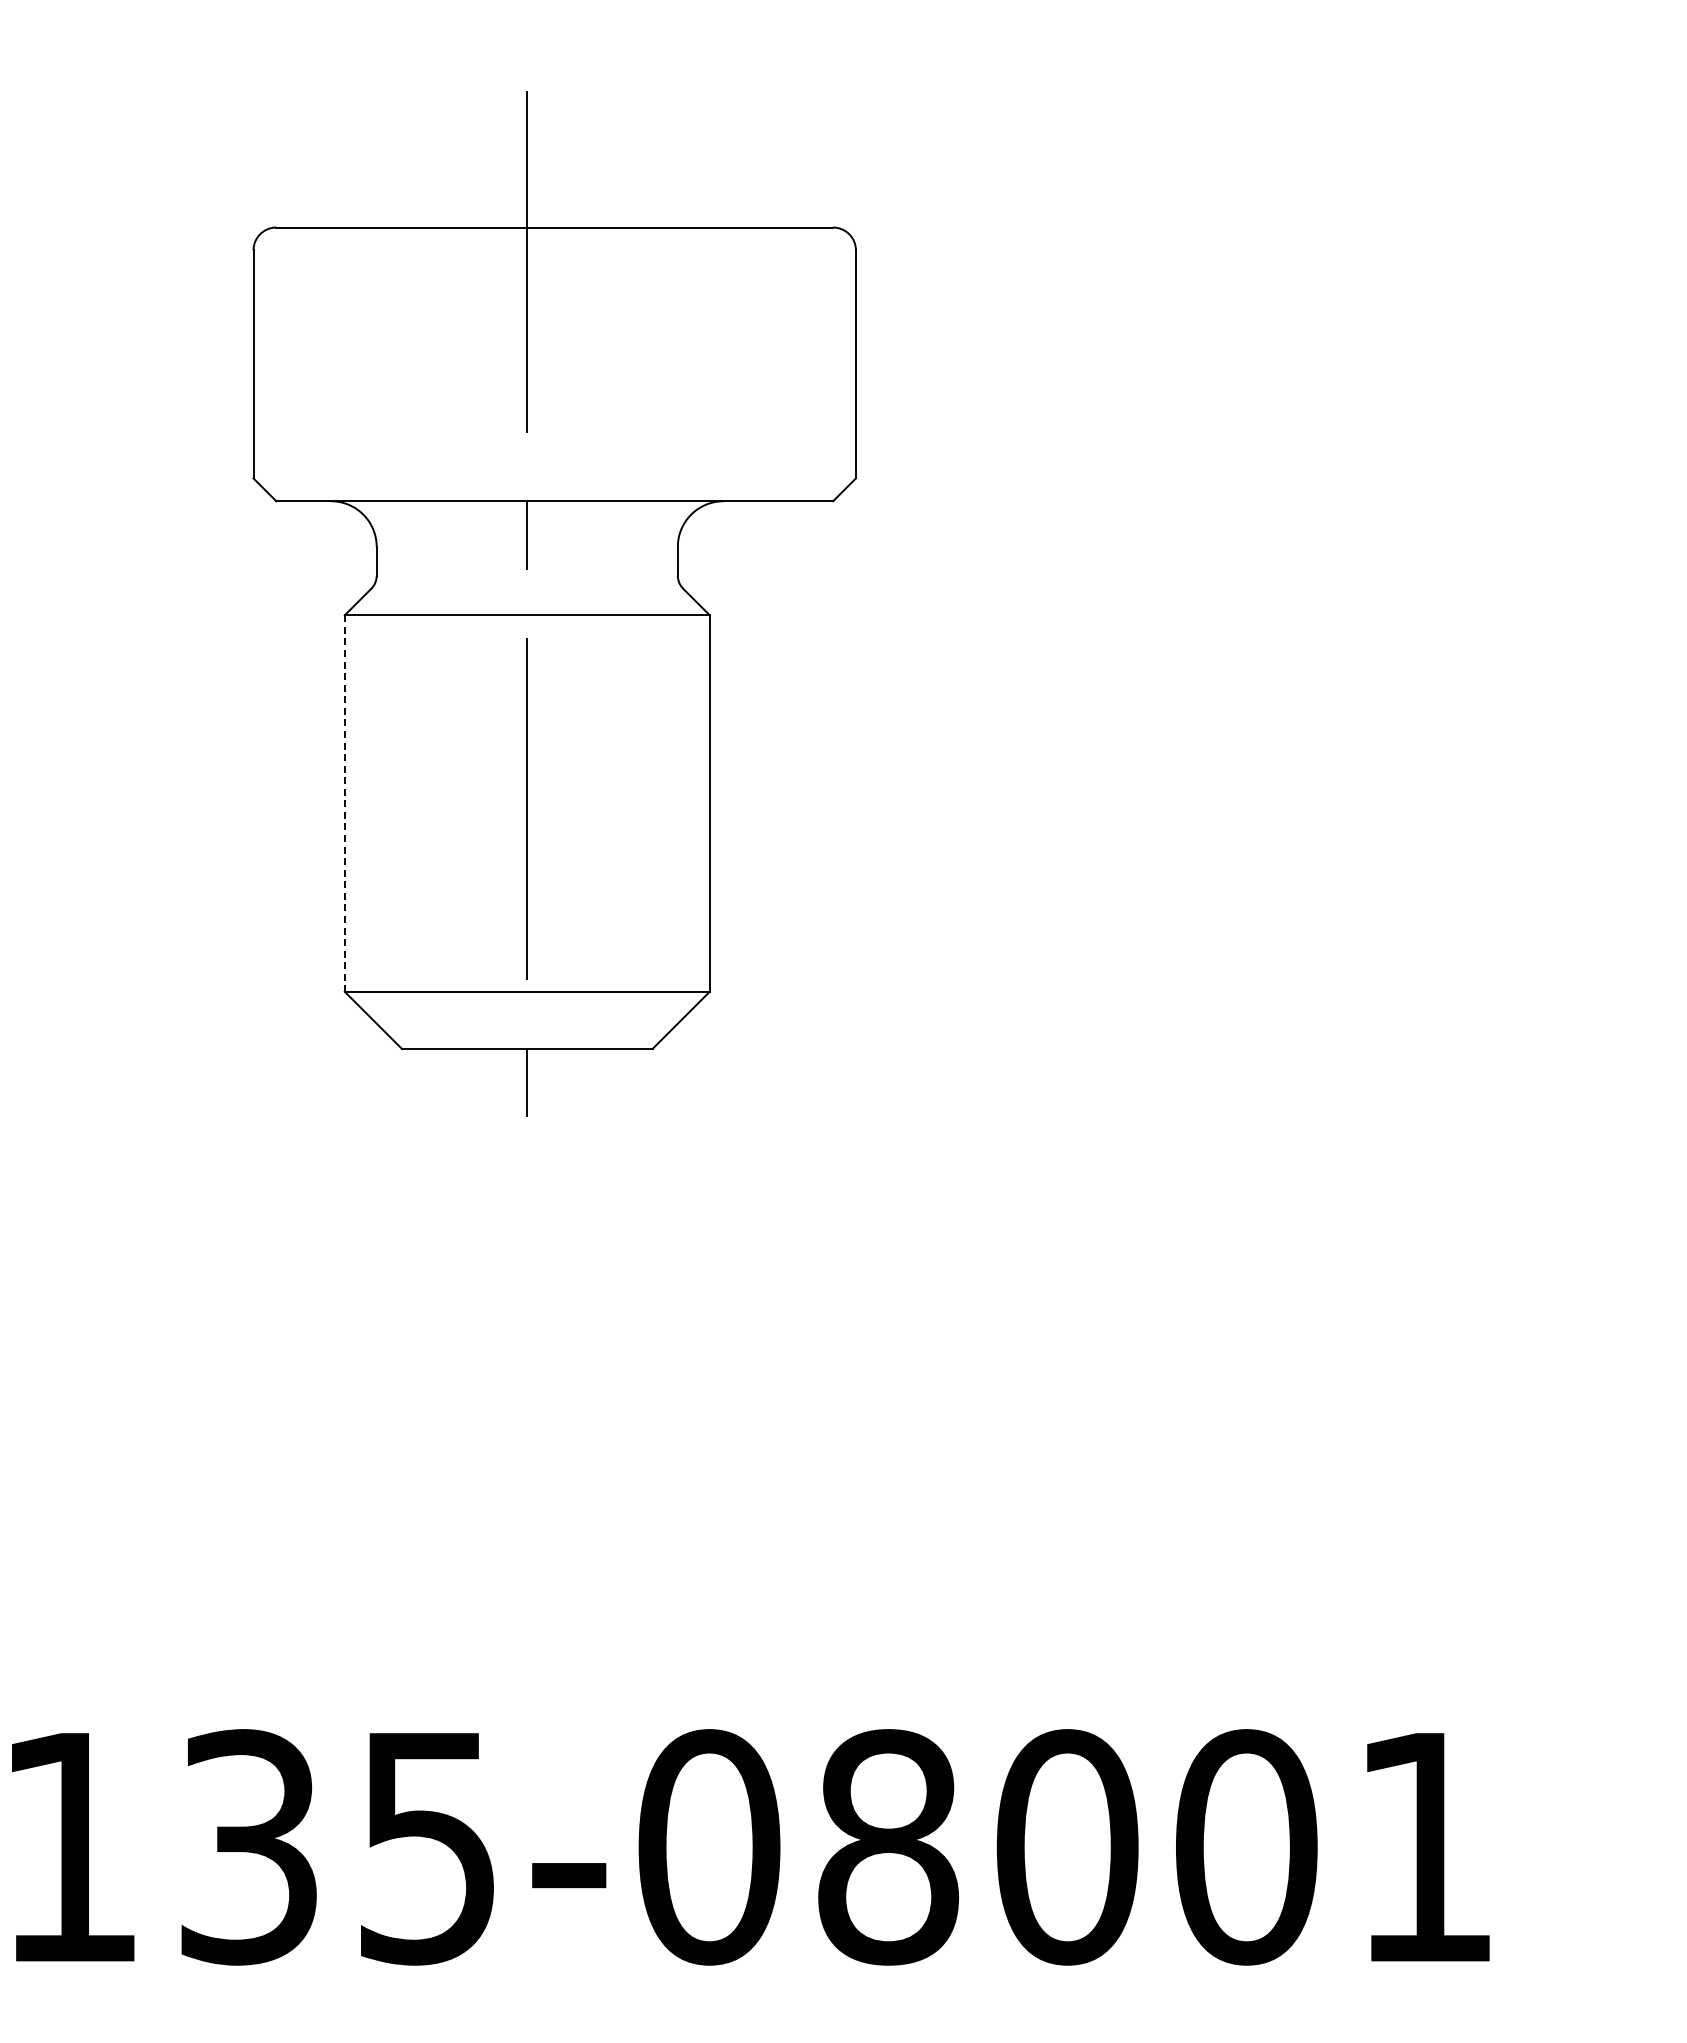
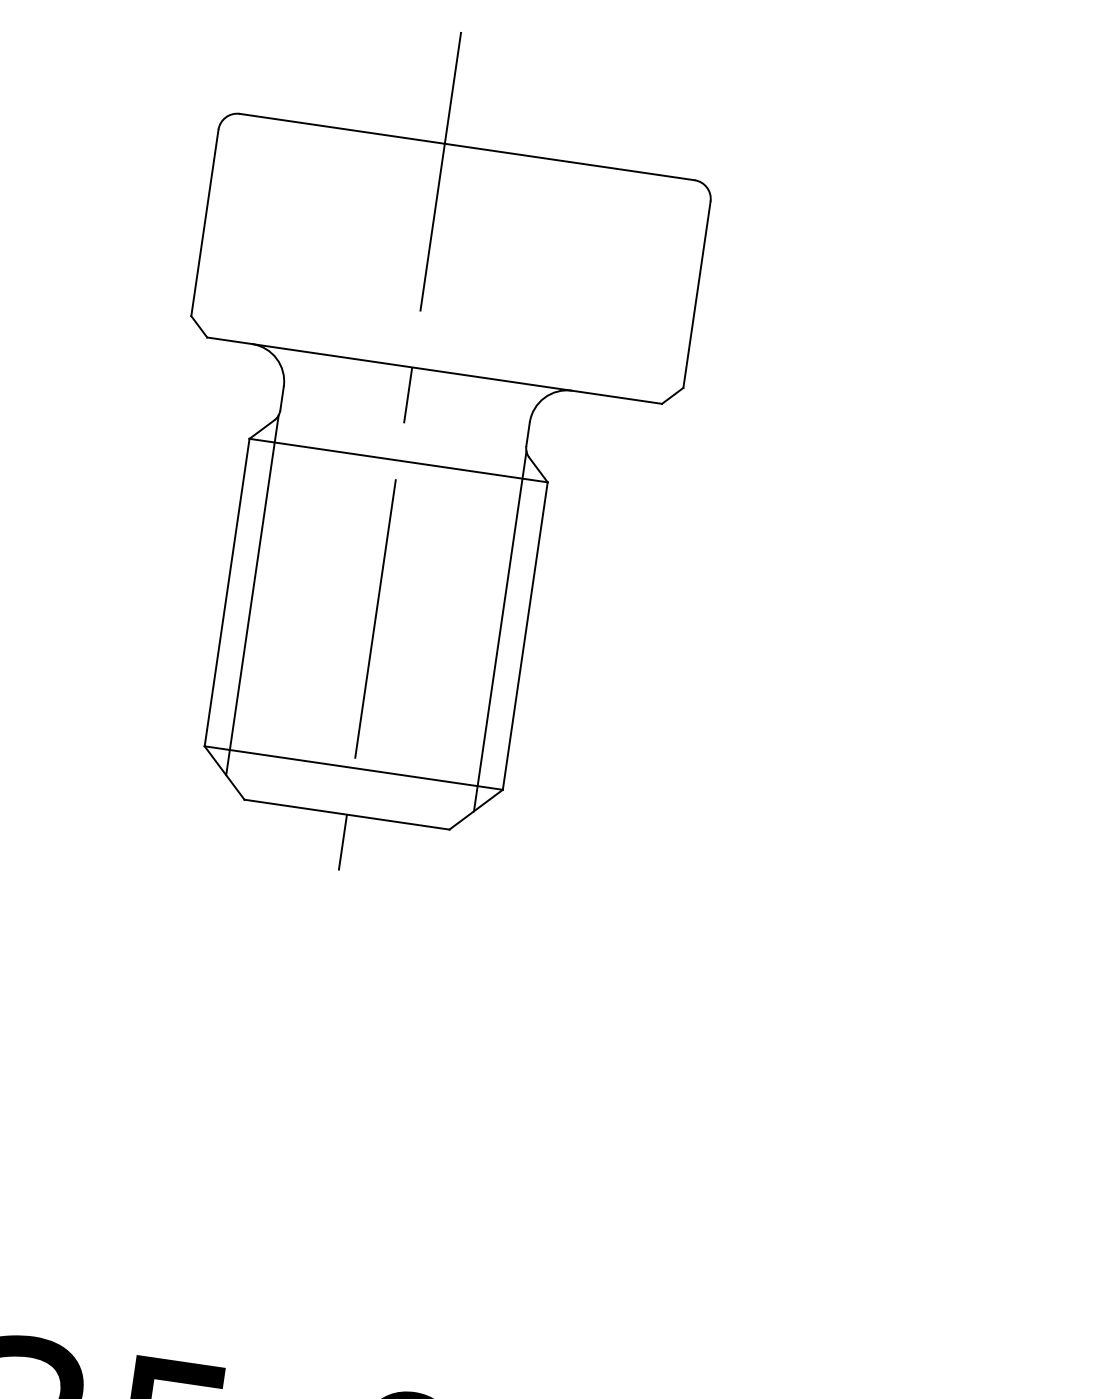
line: (375, 801) -> (252, 594), added
line: (678, 801) -> (499, 630), added
line: (344, 804) -> (226, 593), dashed -> solid

